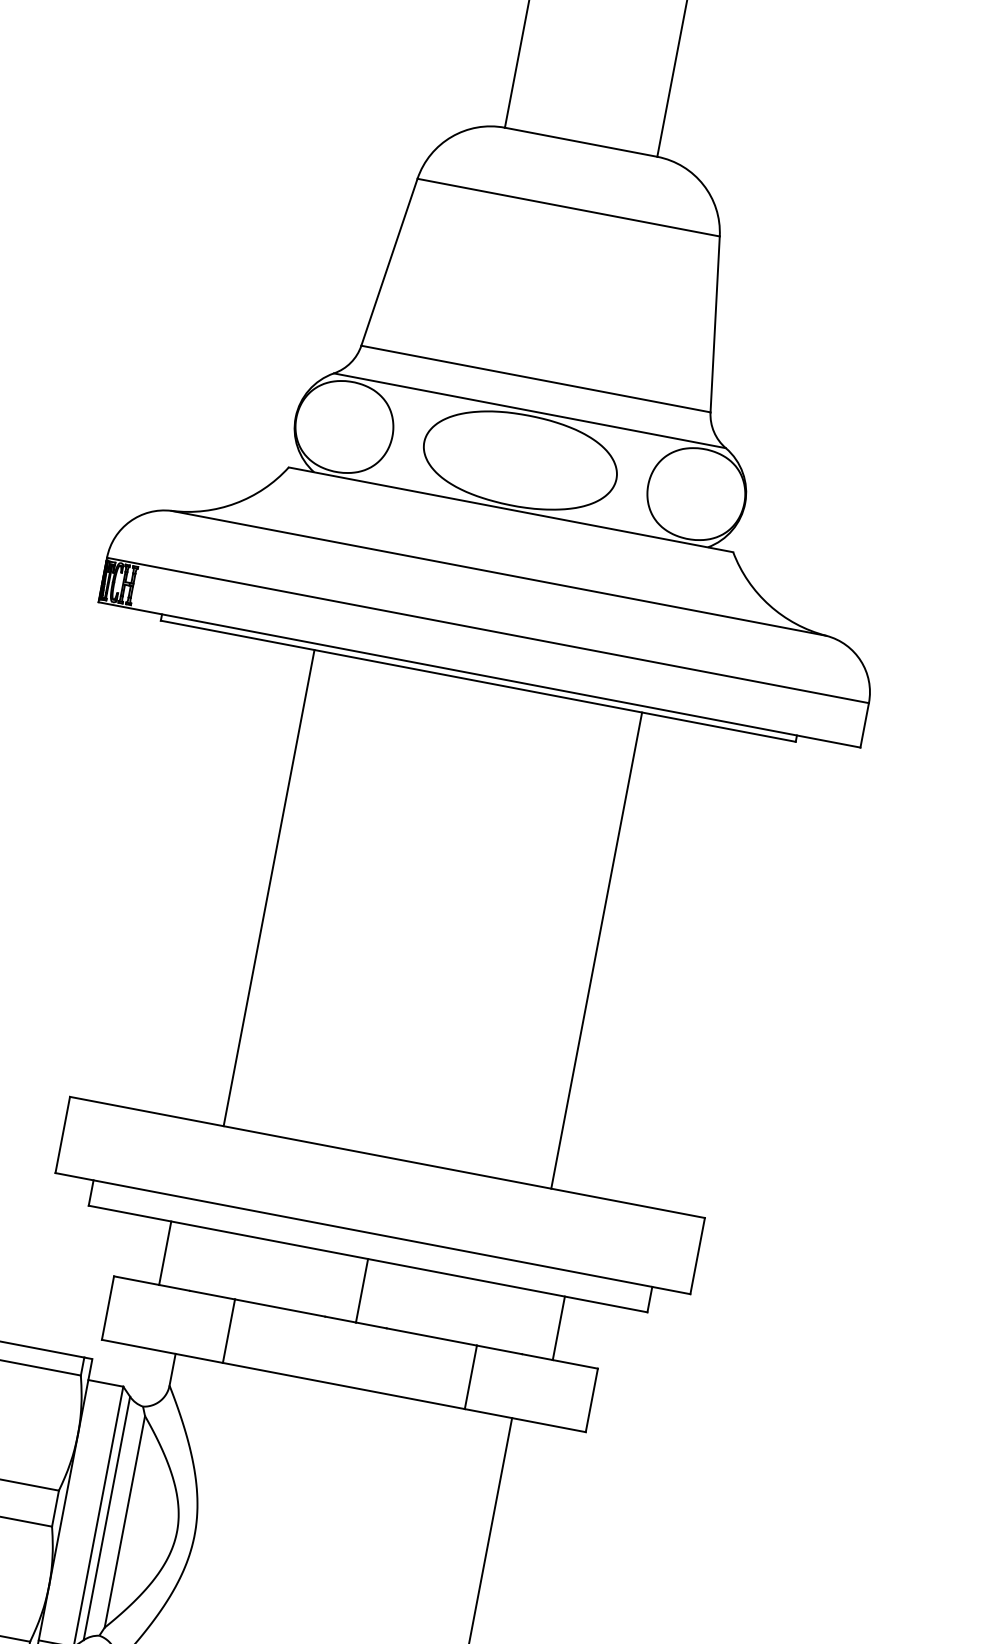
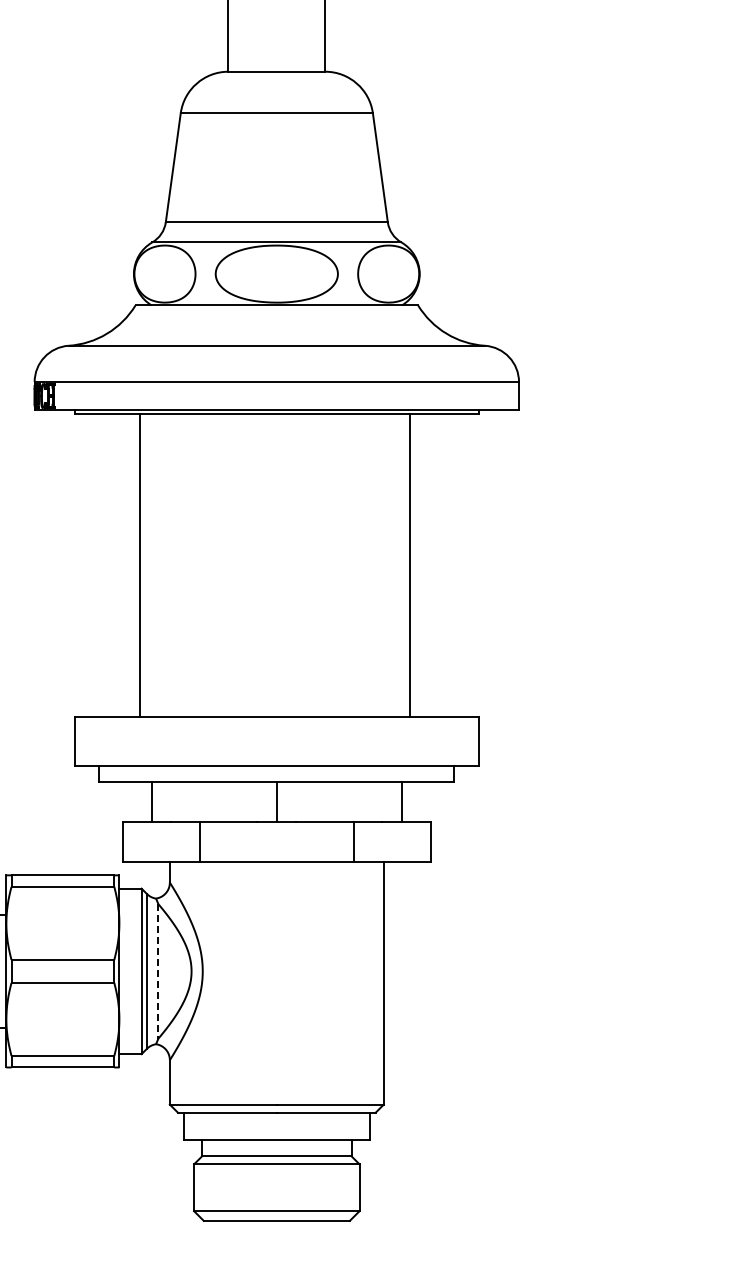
line: (268, 887) -> (139, 565), moved
line: (596, 950) -> (409, 565), moved
line: (125, 1522) -> (158, 971), solid -> dashed

